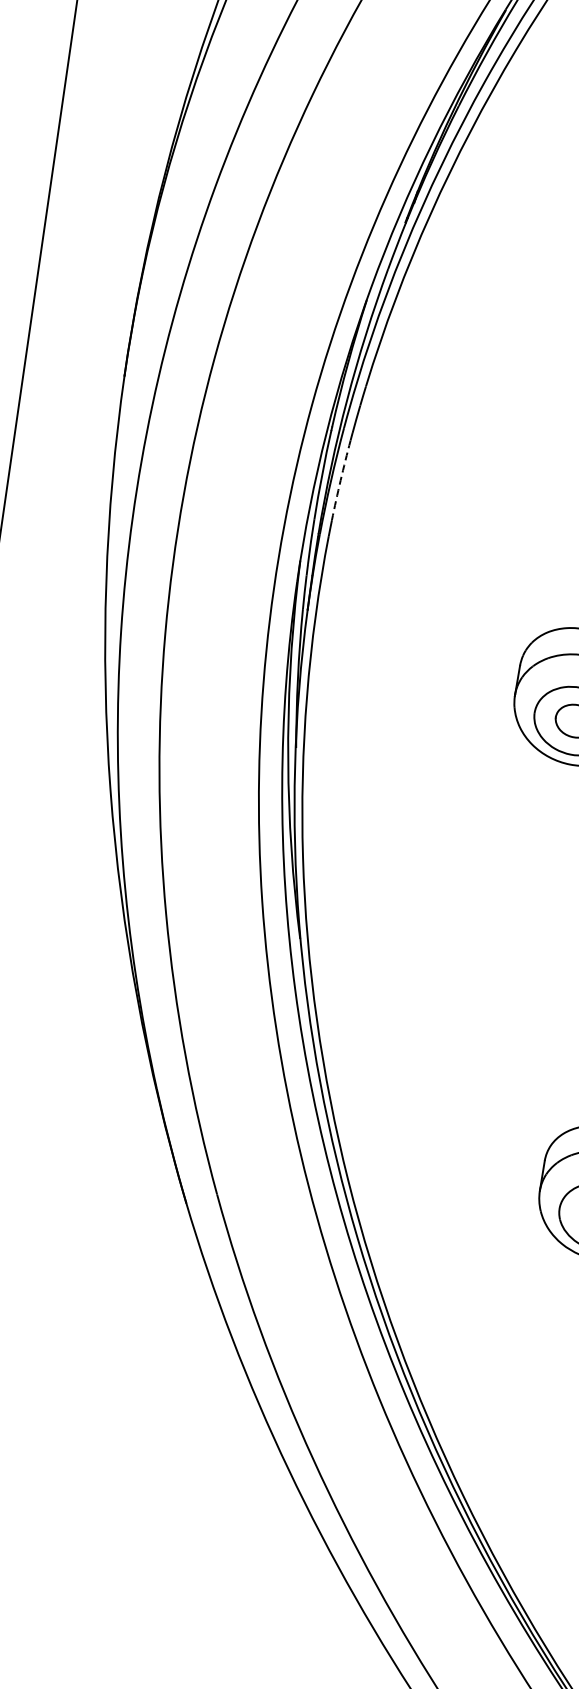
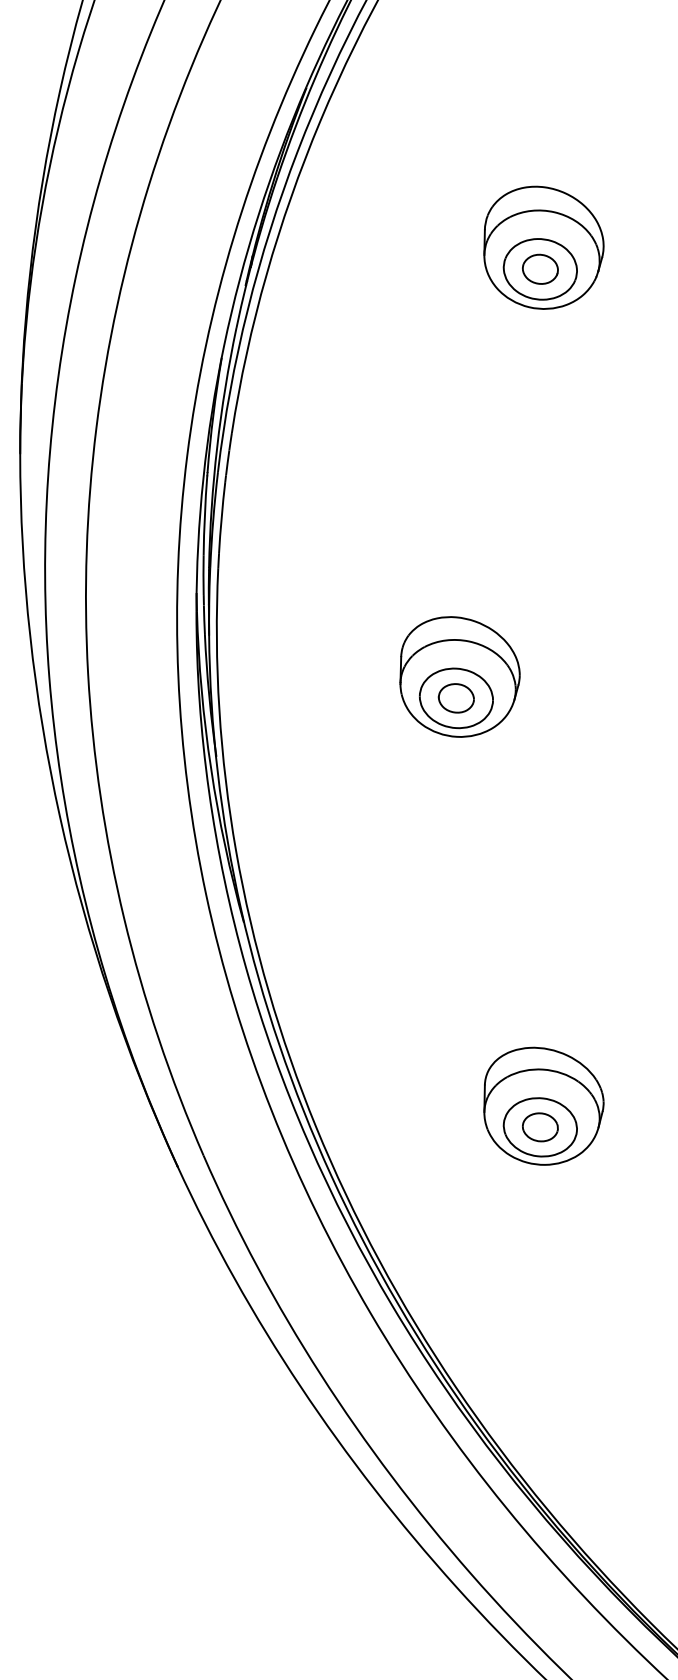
arc: (340, 479) -> (221, 517), dashed -> solid

